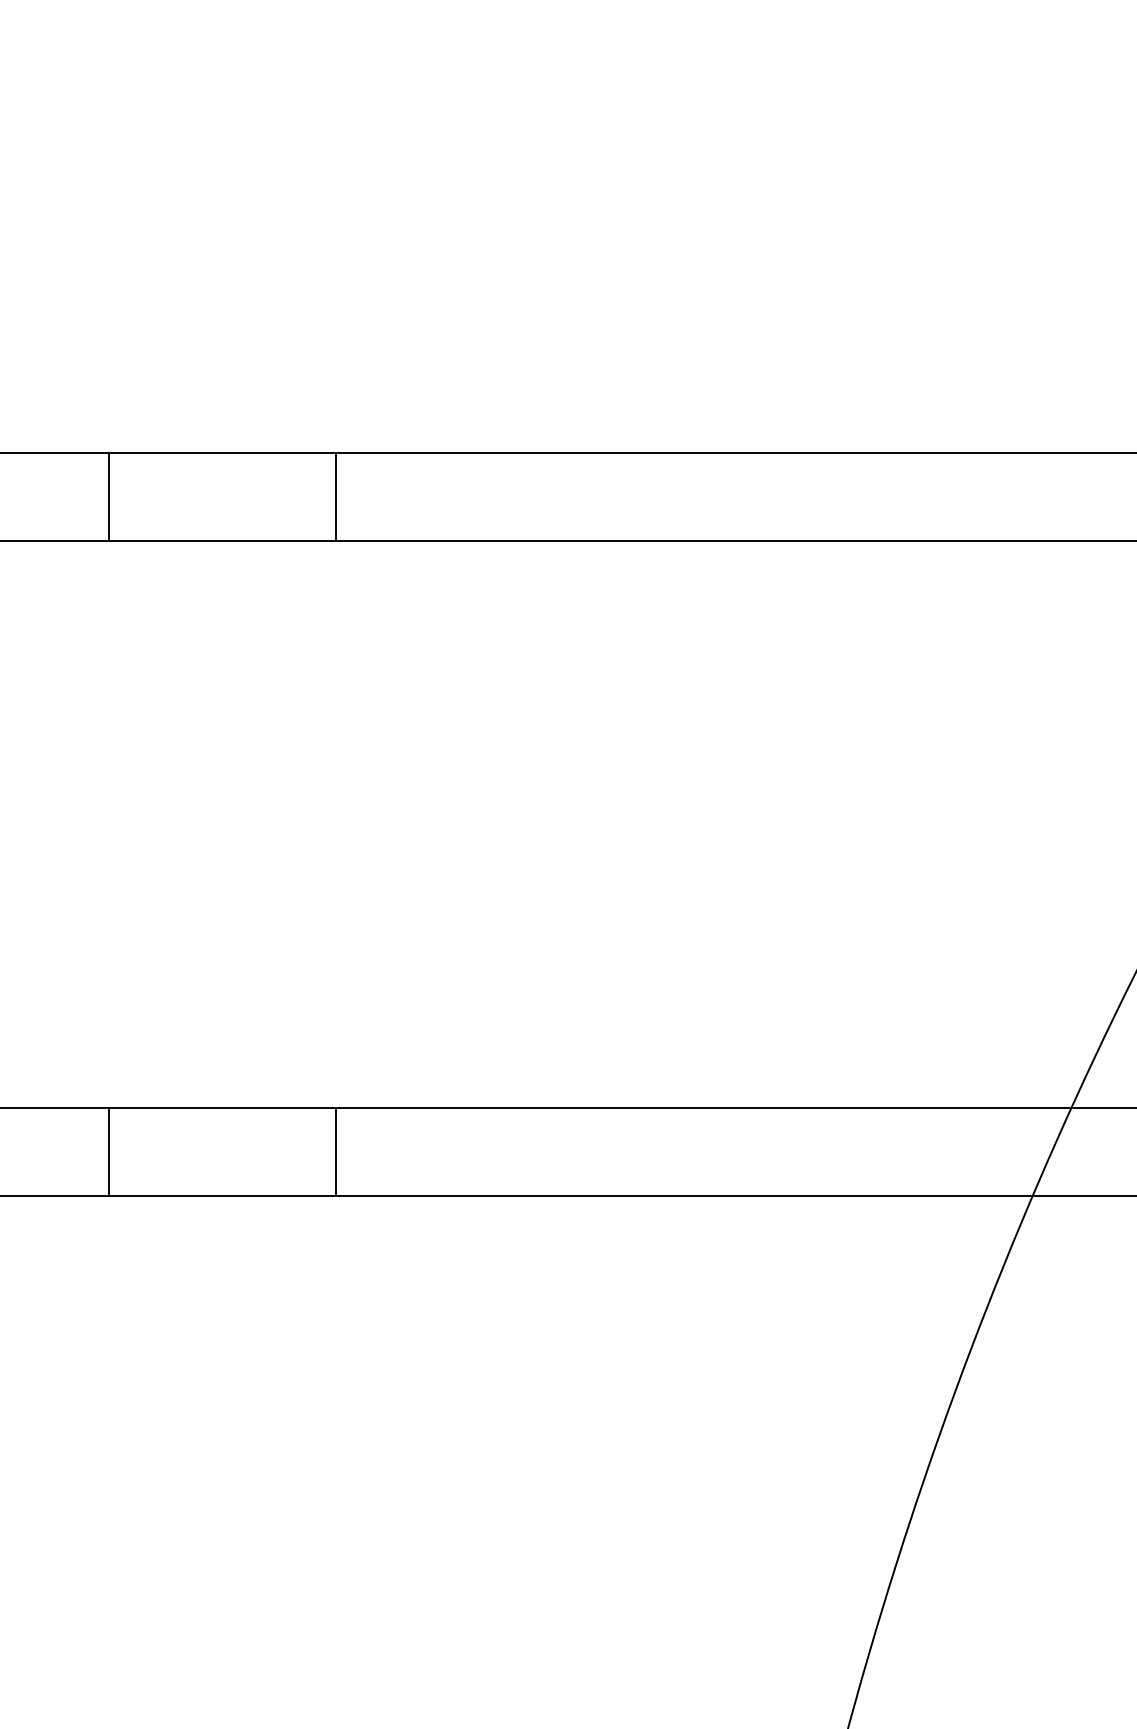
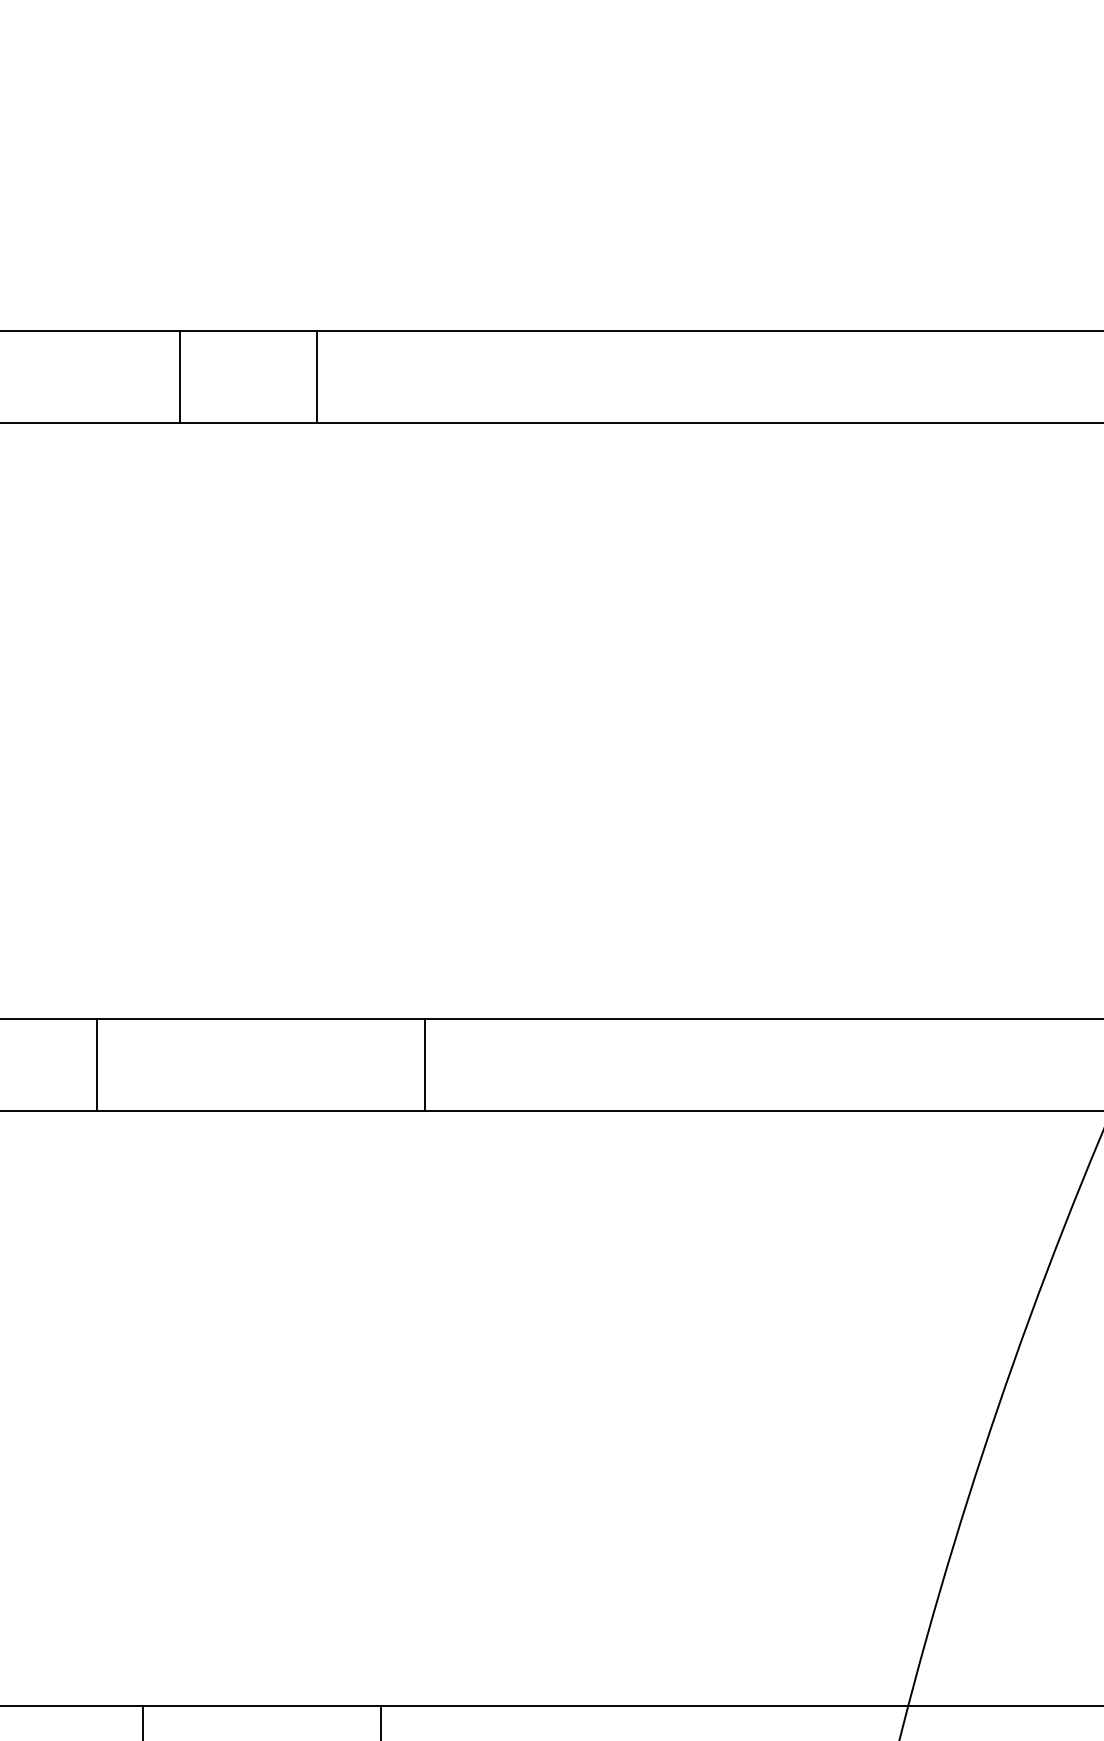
line: (109, 496) -> (180, 376), moved
line: (336, 496) -> (317, 376), moved
line: (109, 1152) -> (96, 1065), moved
line: (336, 1152) -> (425, 1065), moved

